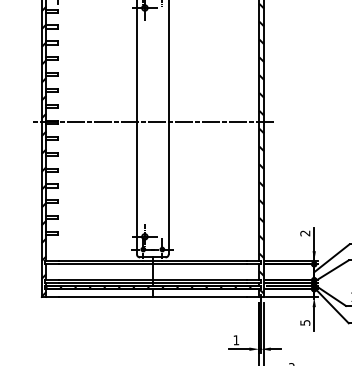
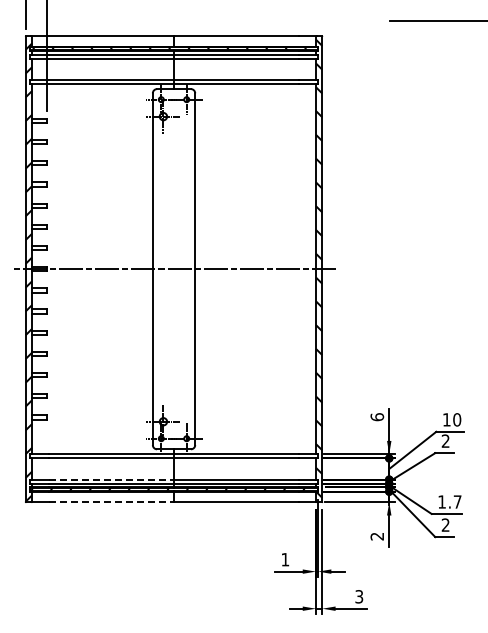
text: (305, 233) -> (377, 417), 2 -> 6
line: (105, 280) -> (111, 479), solid -> dashed
line: (105, 297) -> (111, 502), solid -> dashed
text: (305, 322) -> (377, 536), 5 -> 2

